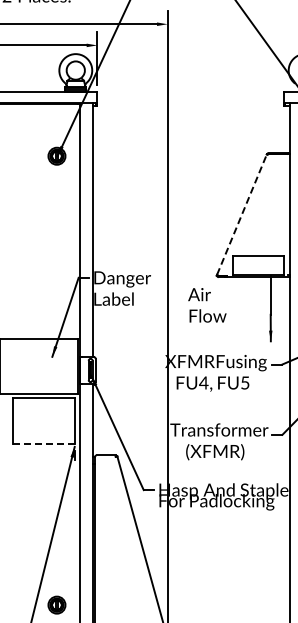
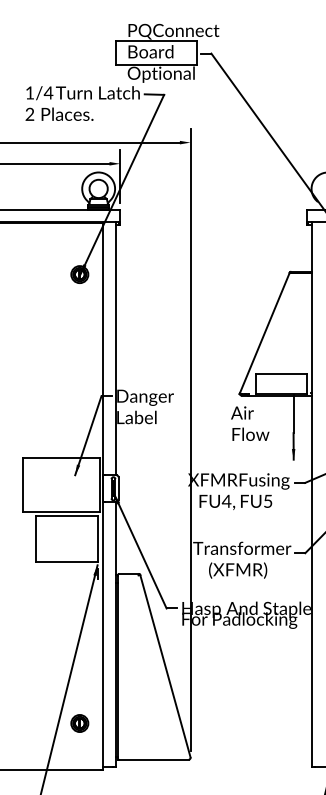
line: (242, 214) -> (265, 332), dashed -> solid
text: (207, 305) -> (250, 423), moved
line: (43, 444) -> (66, 562), dashed -> solid

